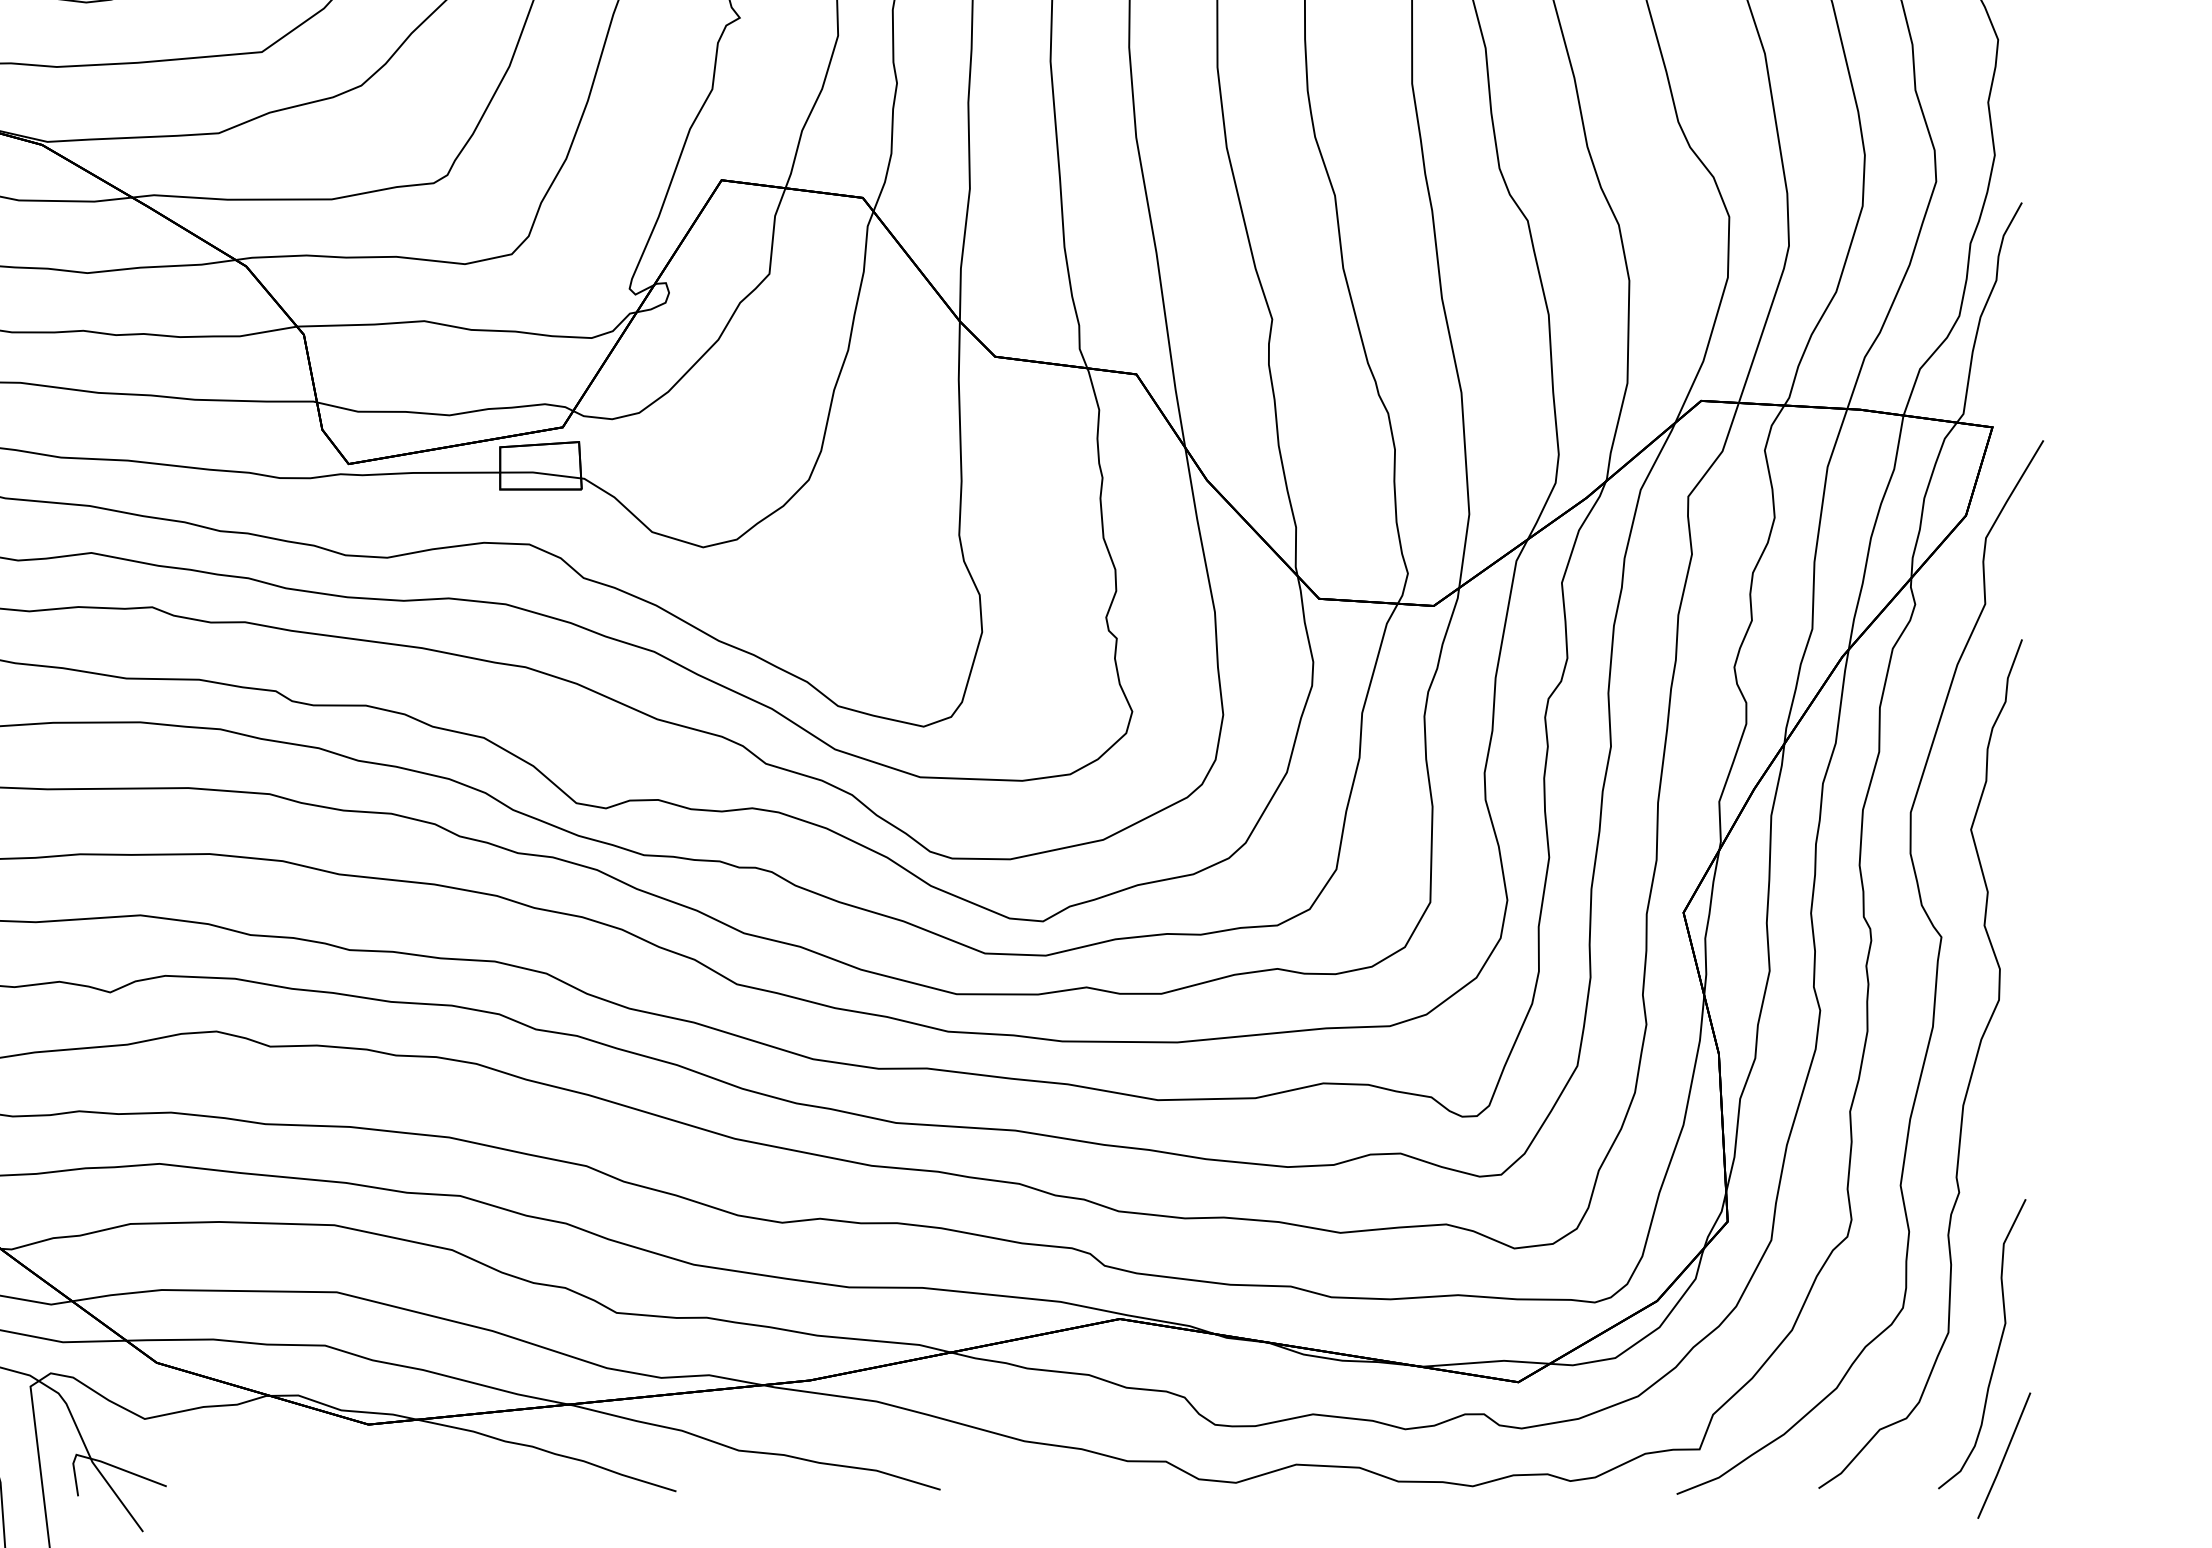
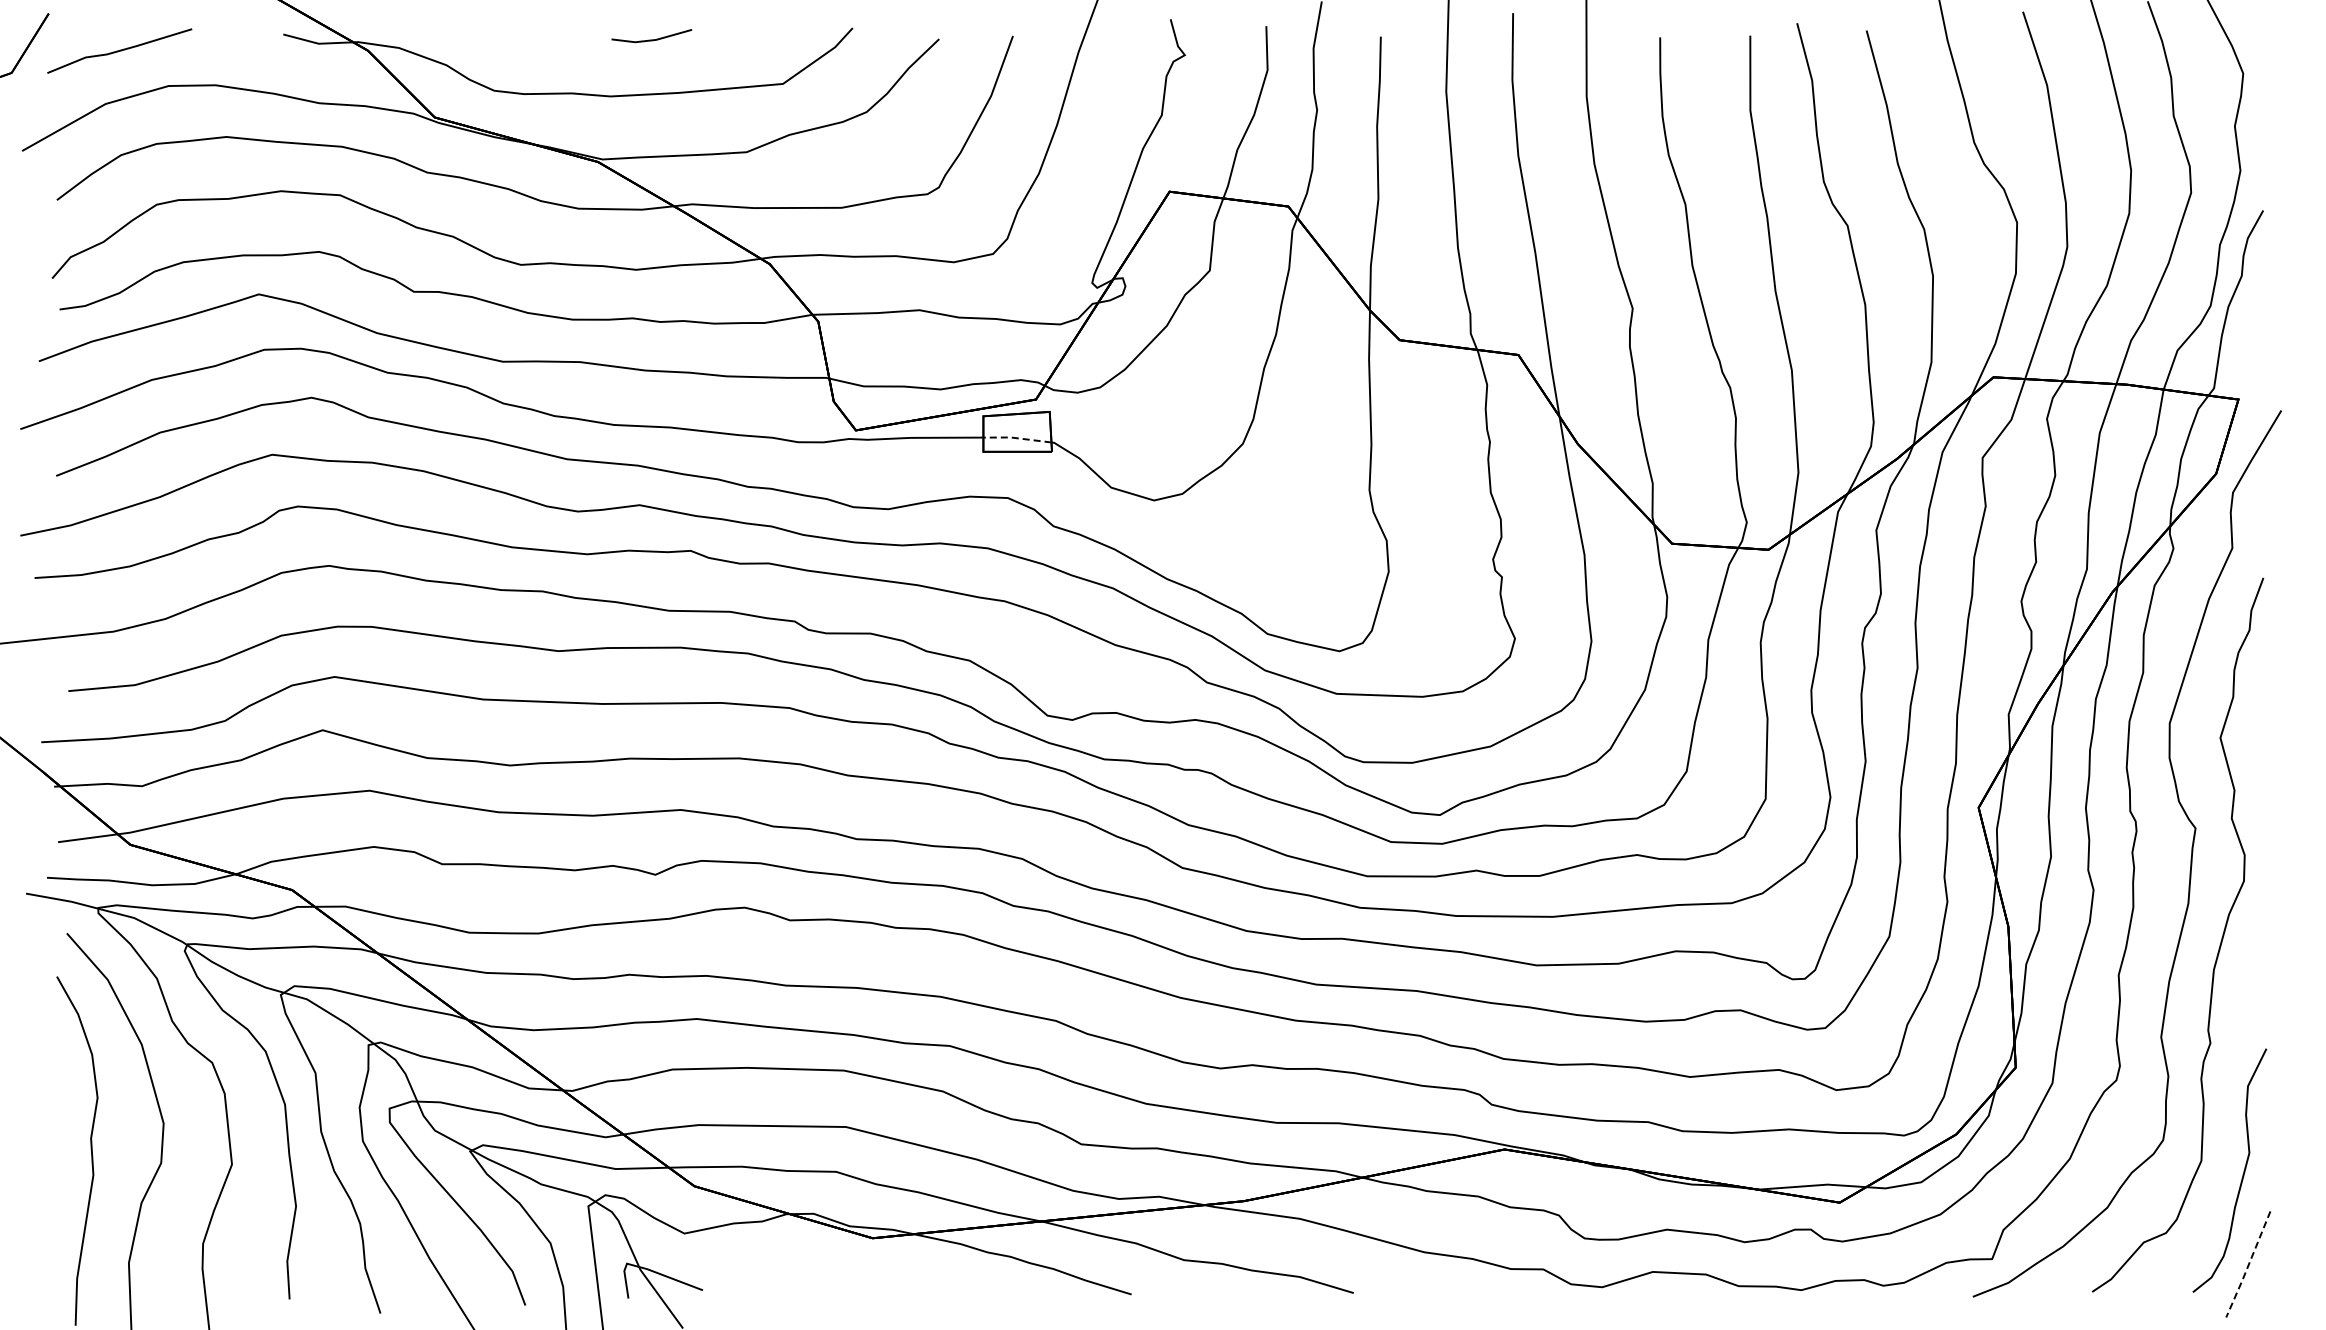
line: (539, 473) -> (1016, 438), solid -> dashed
line: (2004, 1456) -> (2248, 1265), solid -> dashed

